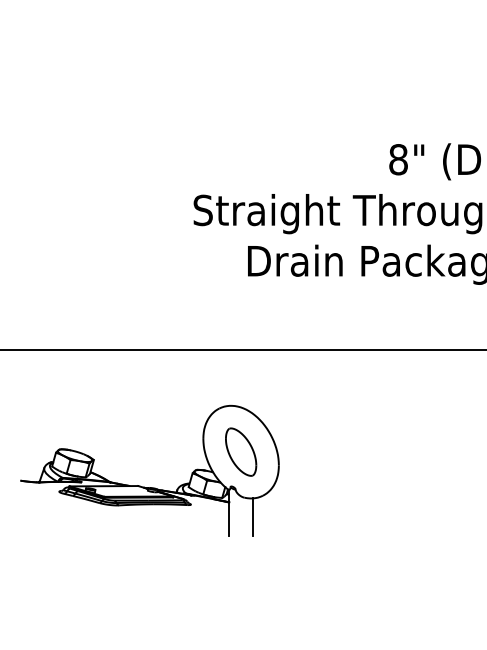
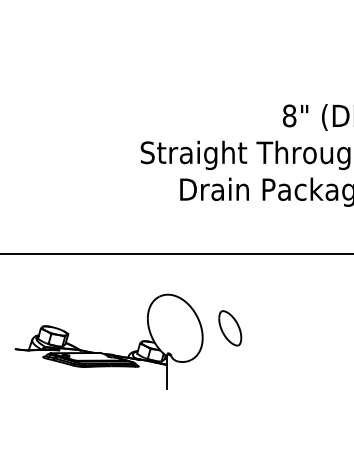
part: (241, 452) -> (230, 328), moved
line: (252, 517) -> (183, 375), removed

